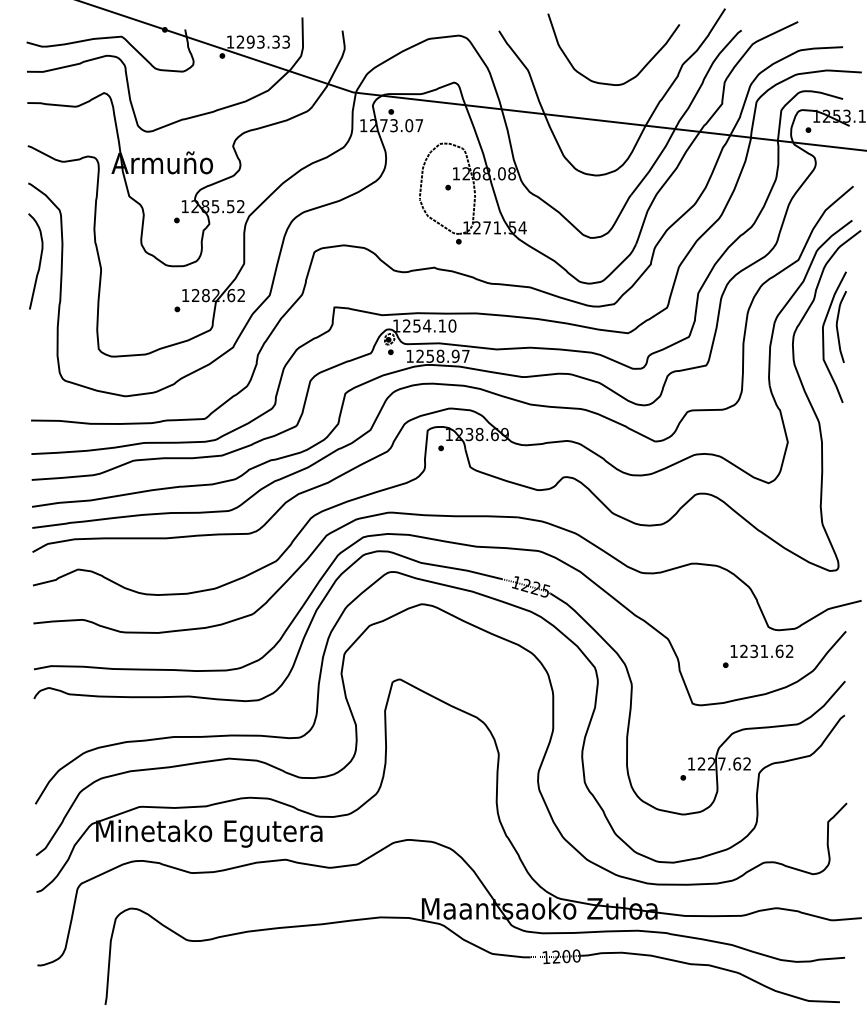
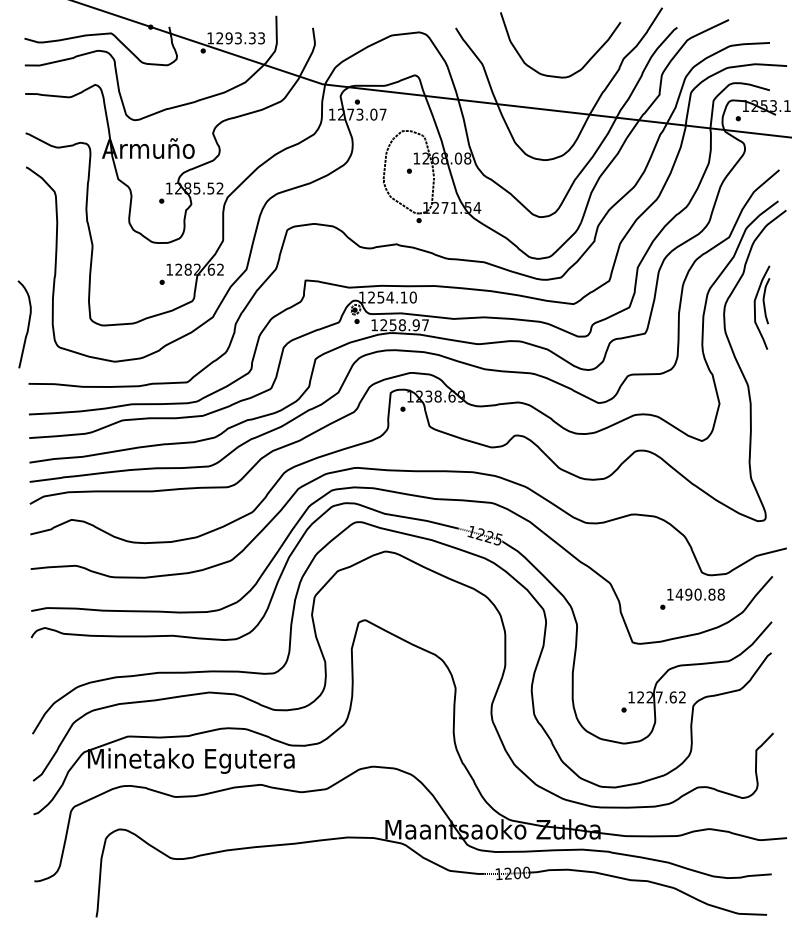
curve: (39, 261) -> (28, 324), moved
part: (834, 336) -> (762, 307), size x0.7
text: (766, 651) -> (700, 594), 1231.62 -> 1490.88

